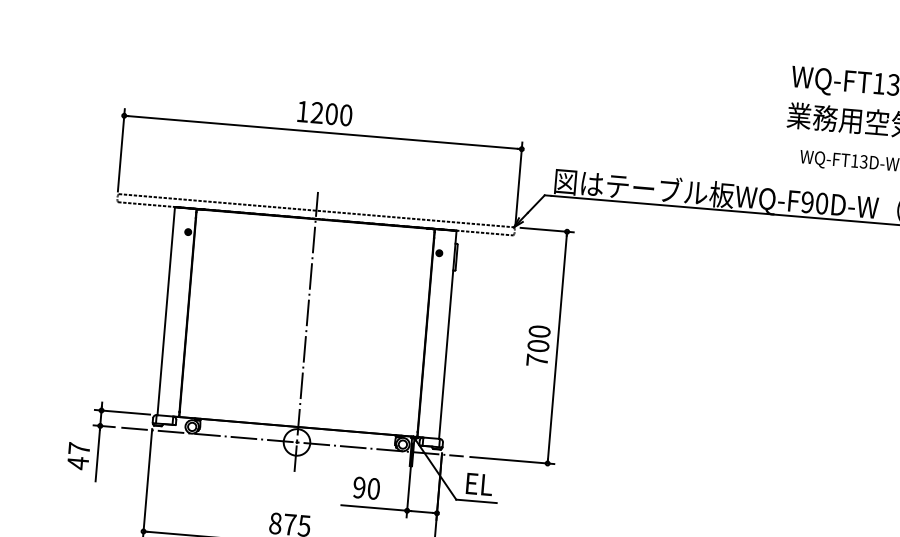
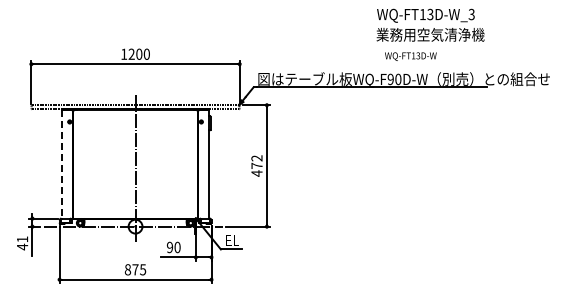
line: (165, 311) -> (61, 164), solid -> dashed
text: (537, 345) -> (256, 165), 700 -> 472
text: (79, 448) -> (22, 239), 47 -> 41

